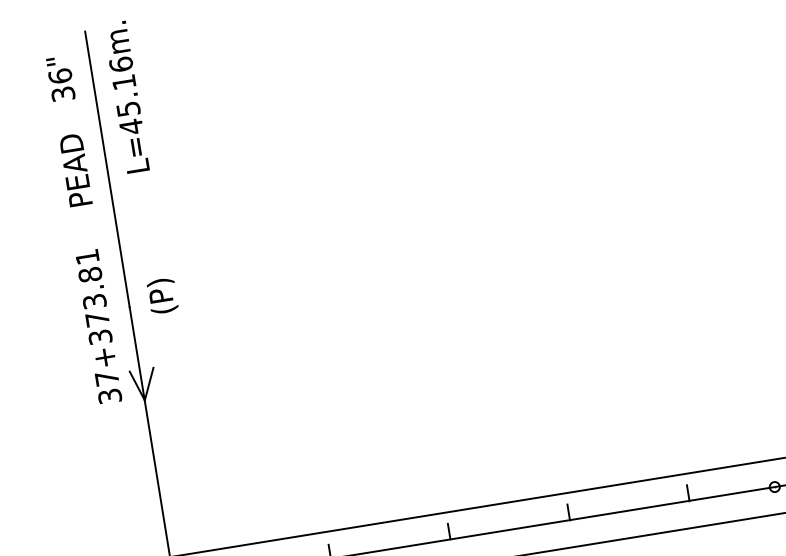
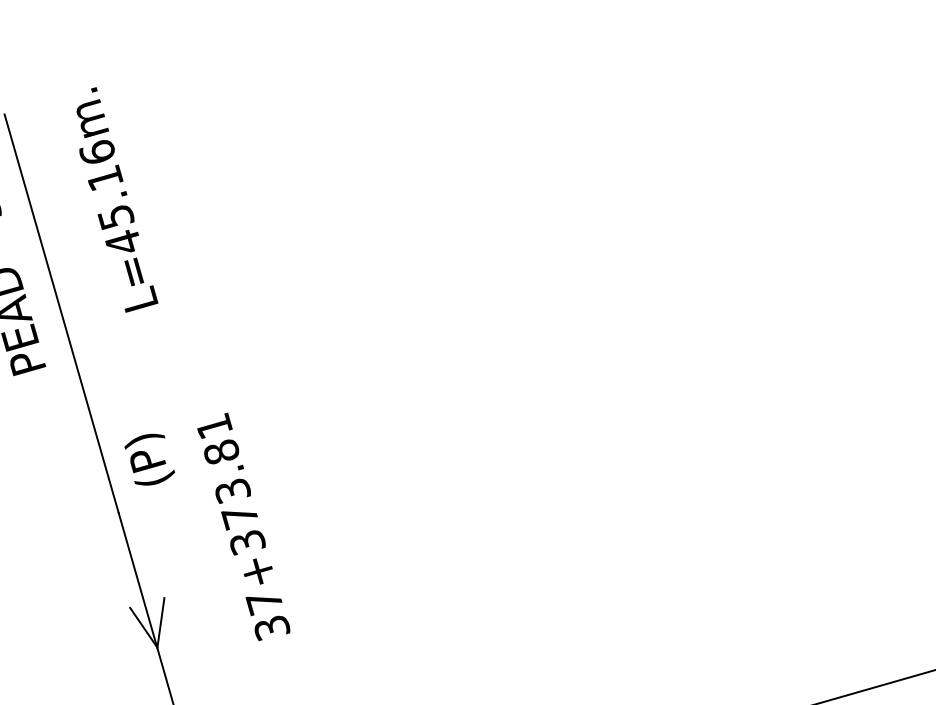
text: (129, 96) -> (115, 198), moved
text: (162, 296) -> (149, 460), moved
text: (99, 326) -> (244, 526), moved

